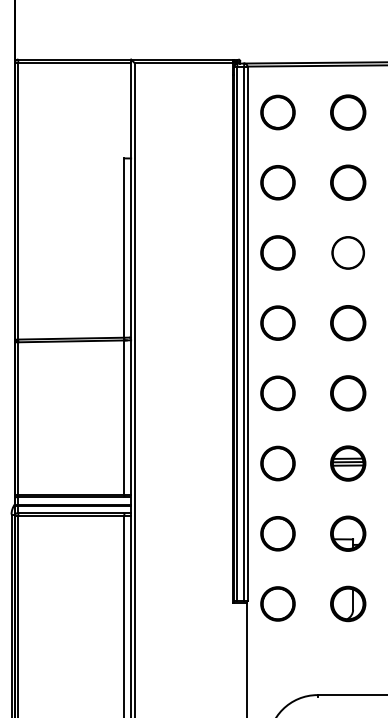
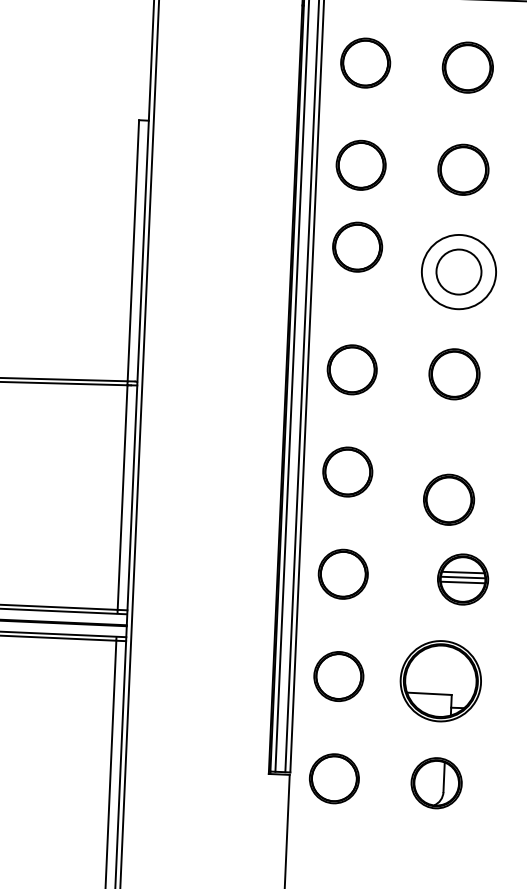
circle: (277, 252) -> (356, 246), moved
circle: (348, 252) -> (459, 271), size x1.6
part: (348, 393) -> (449, 500), moved
part: (348, 463) -> (463, 579), moved
part: (348, 533) -> (441, 680), size x1.6

